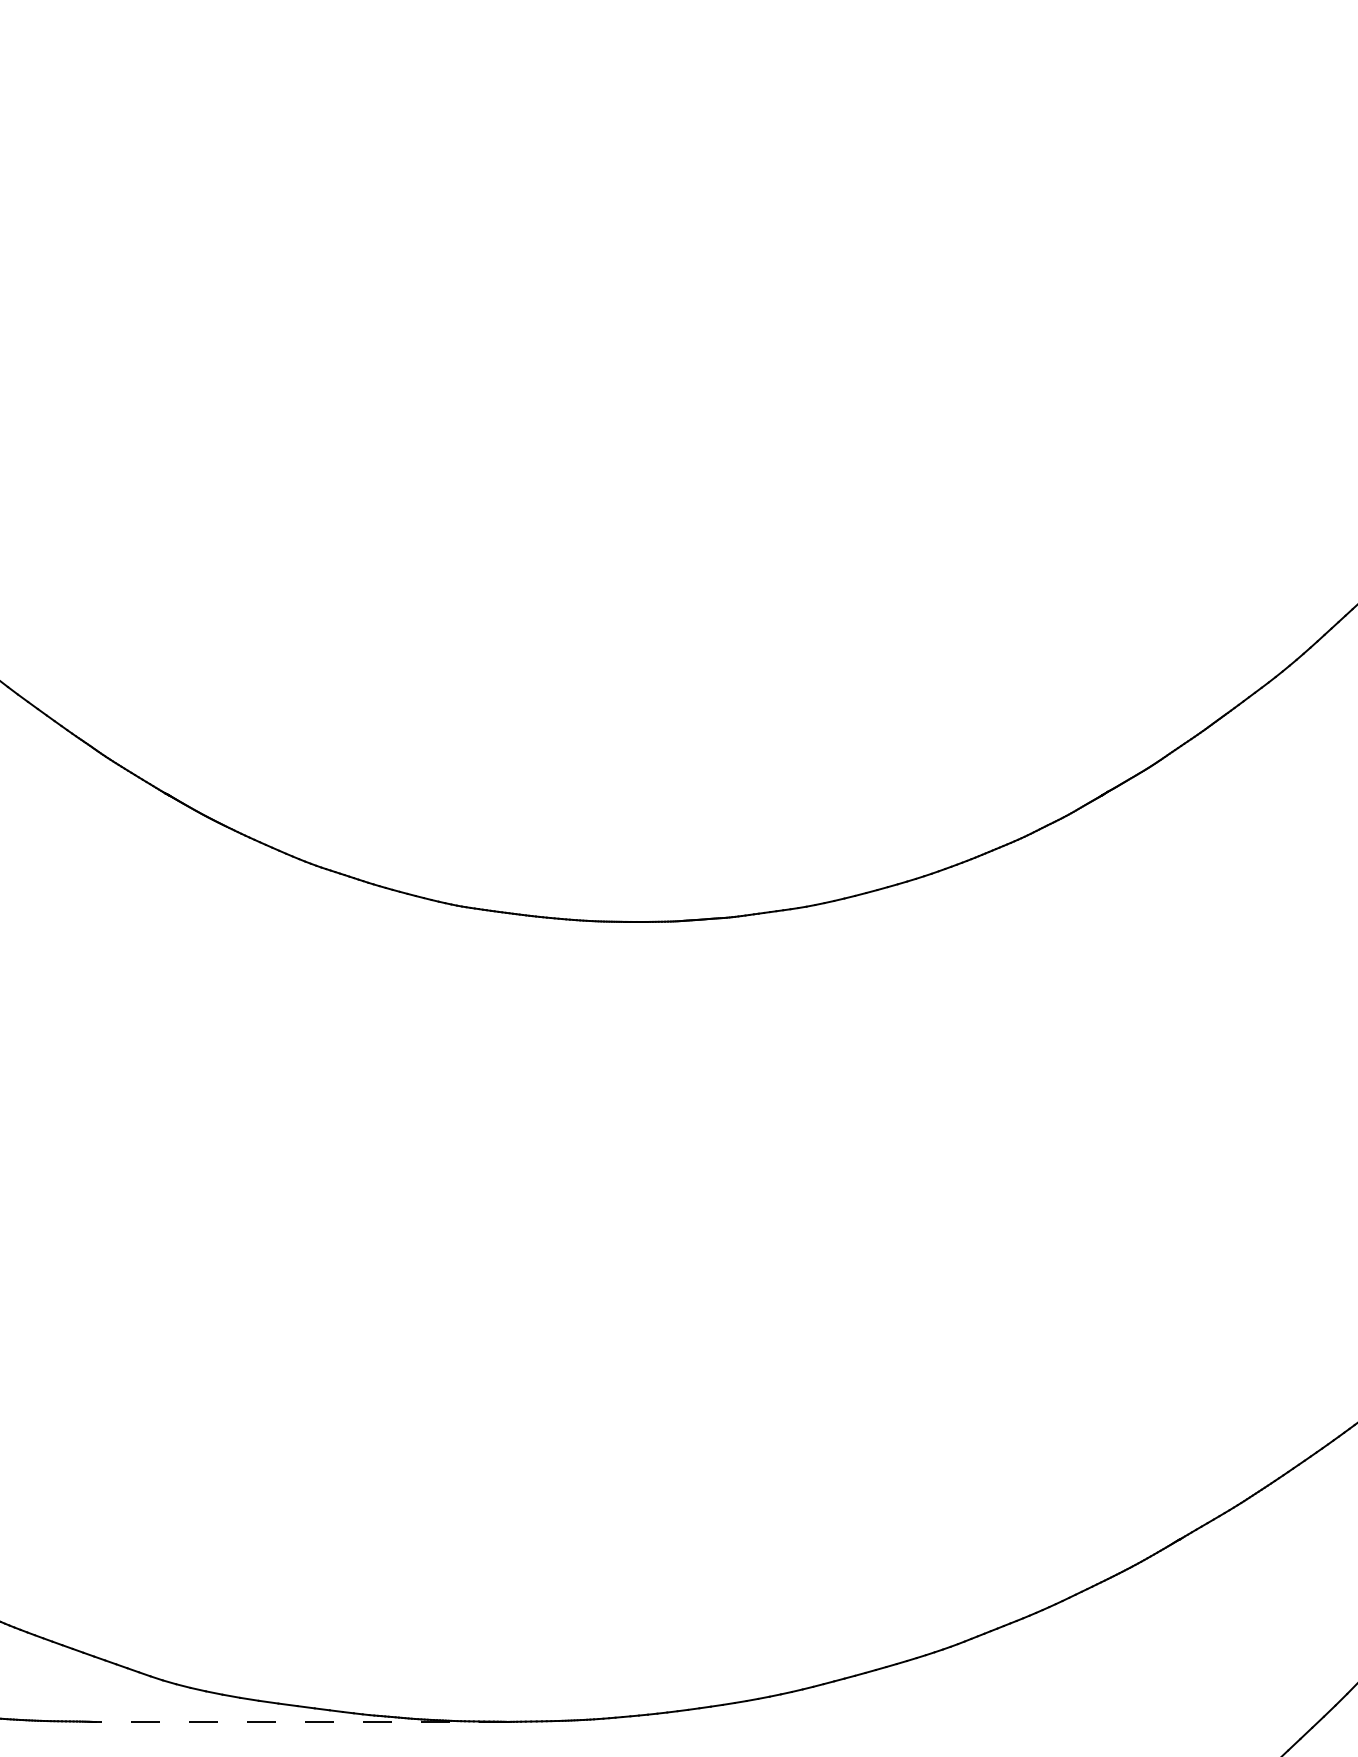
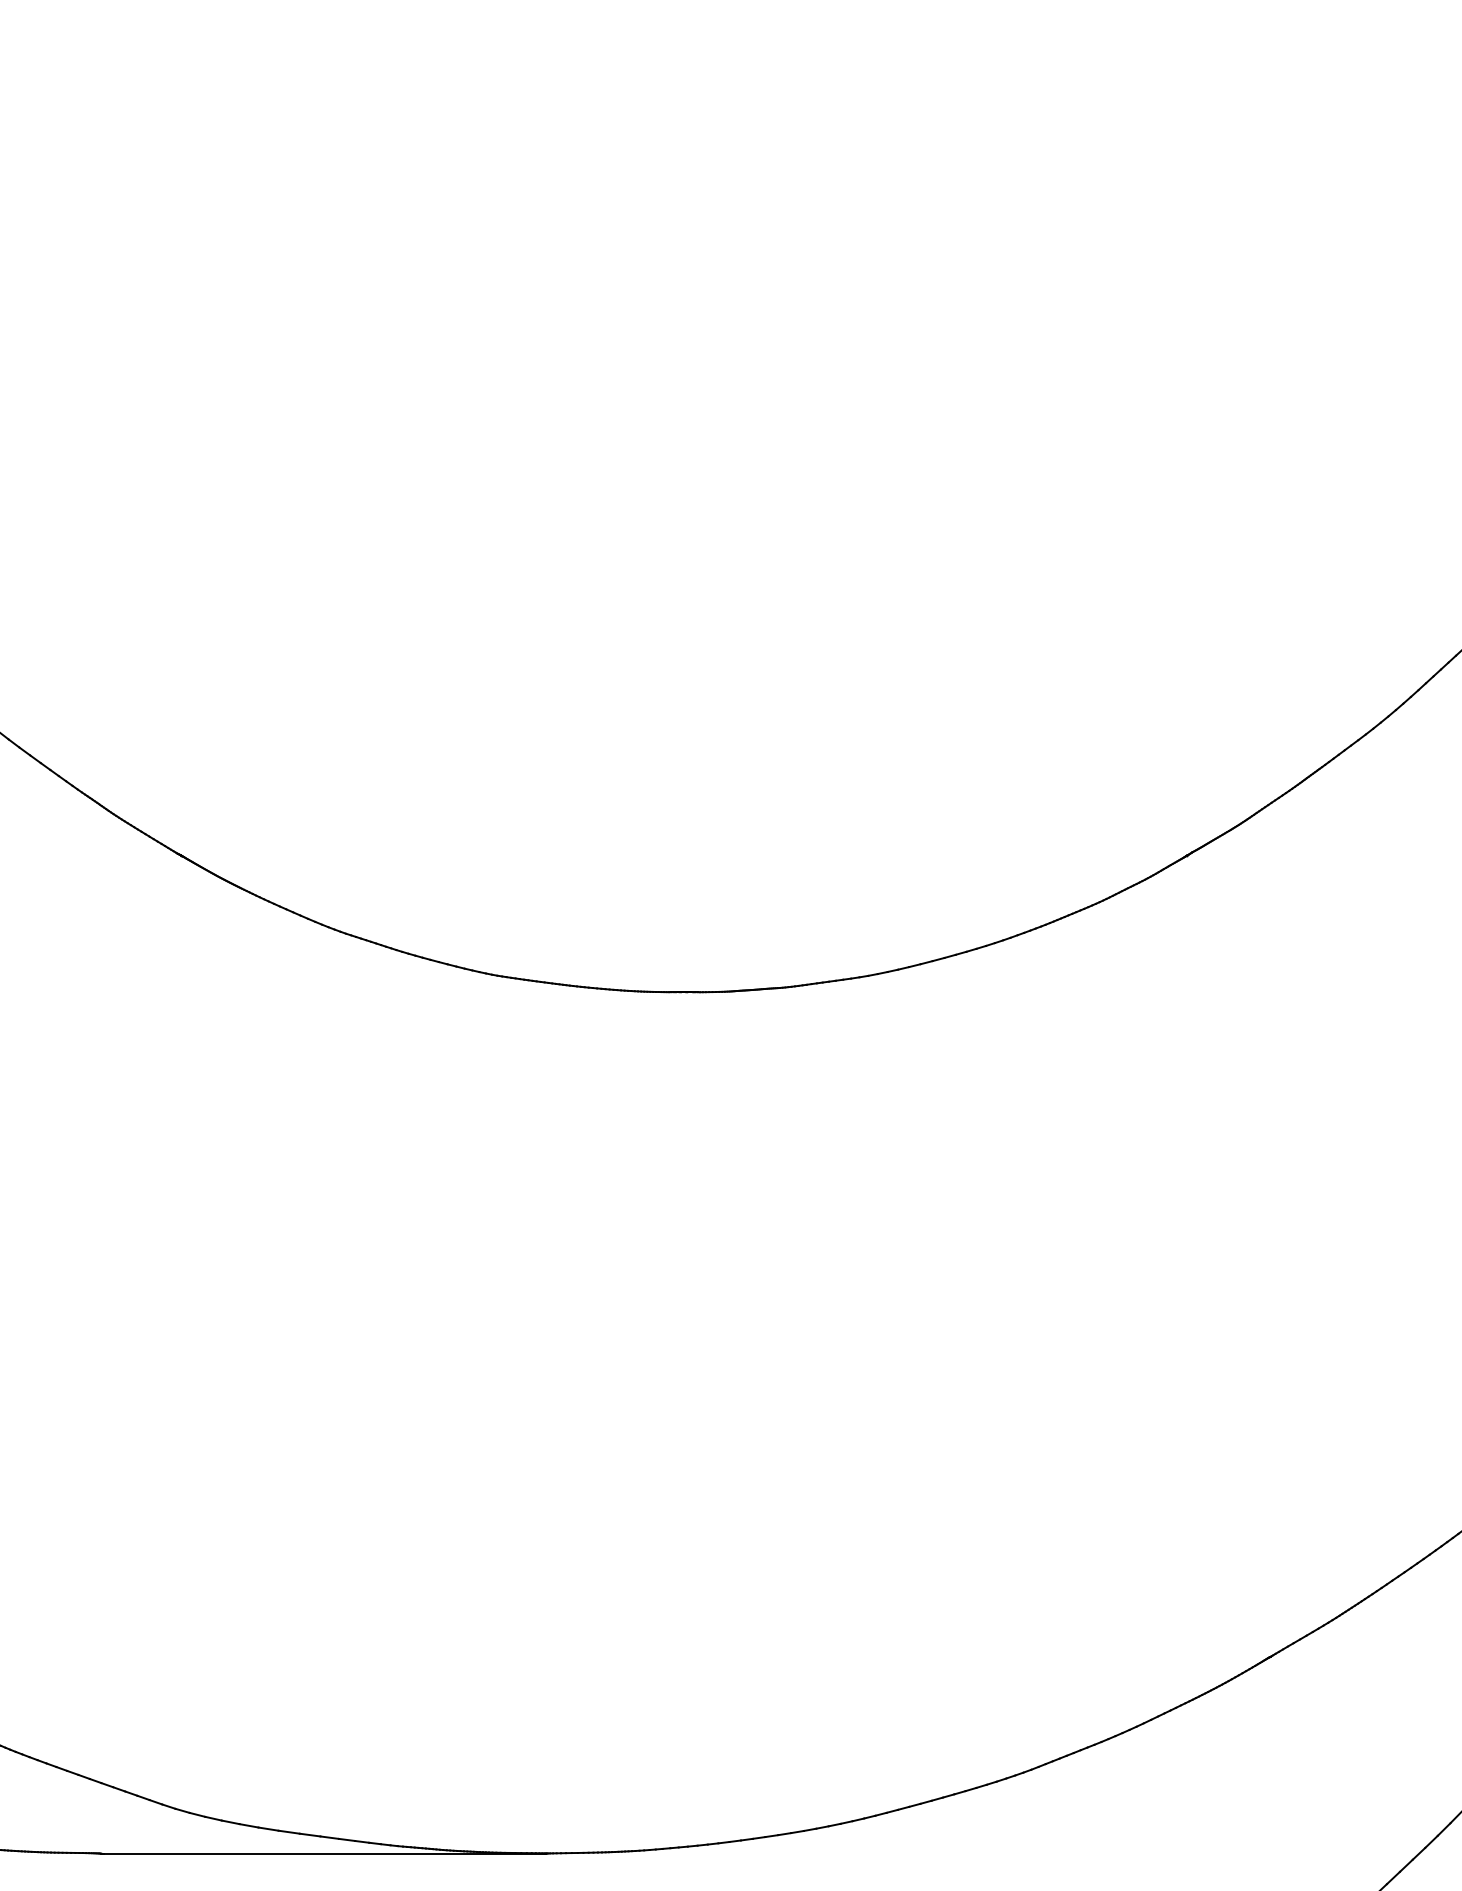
line: (301, 1721) -> (324, 1853), dashed -> solid

